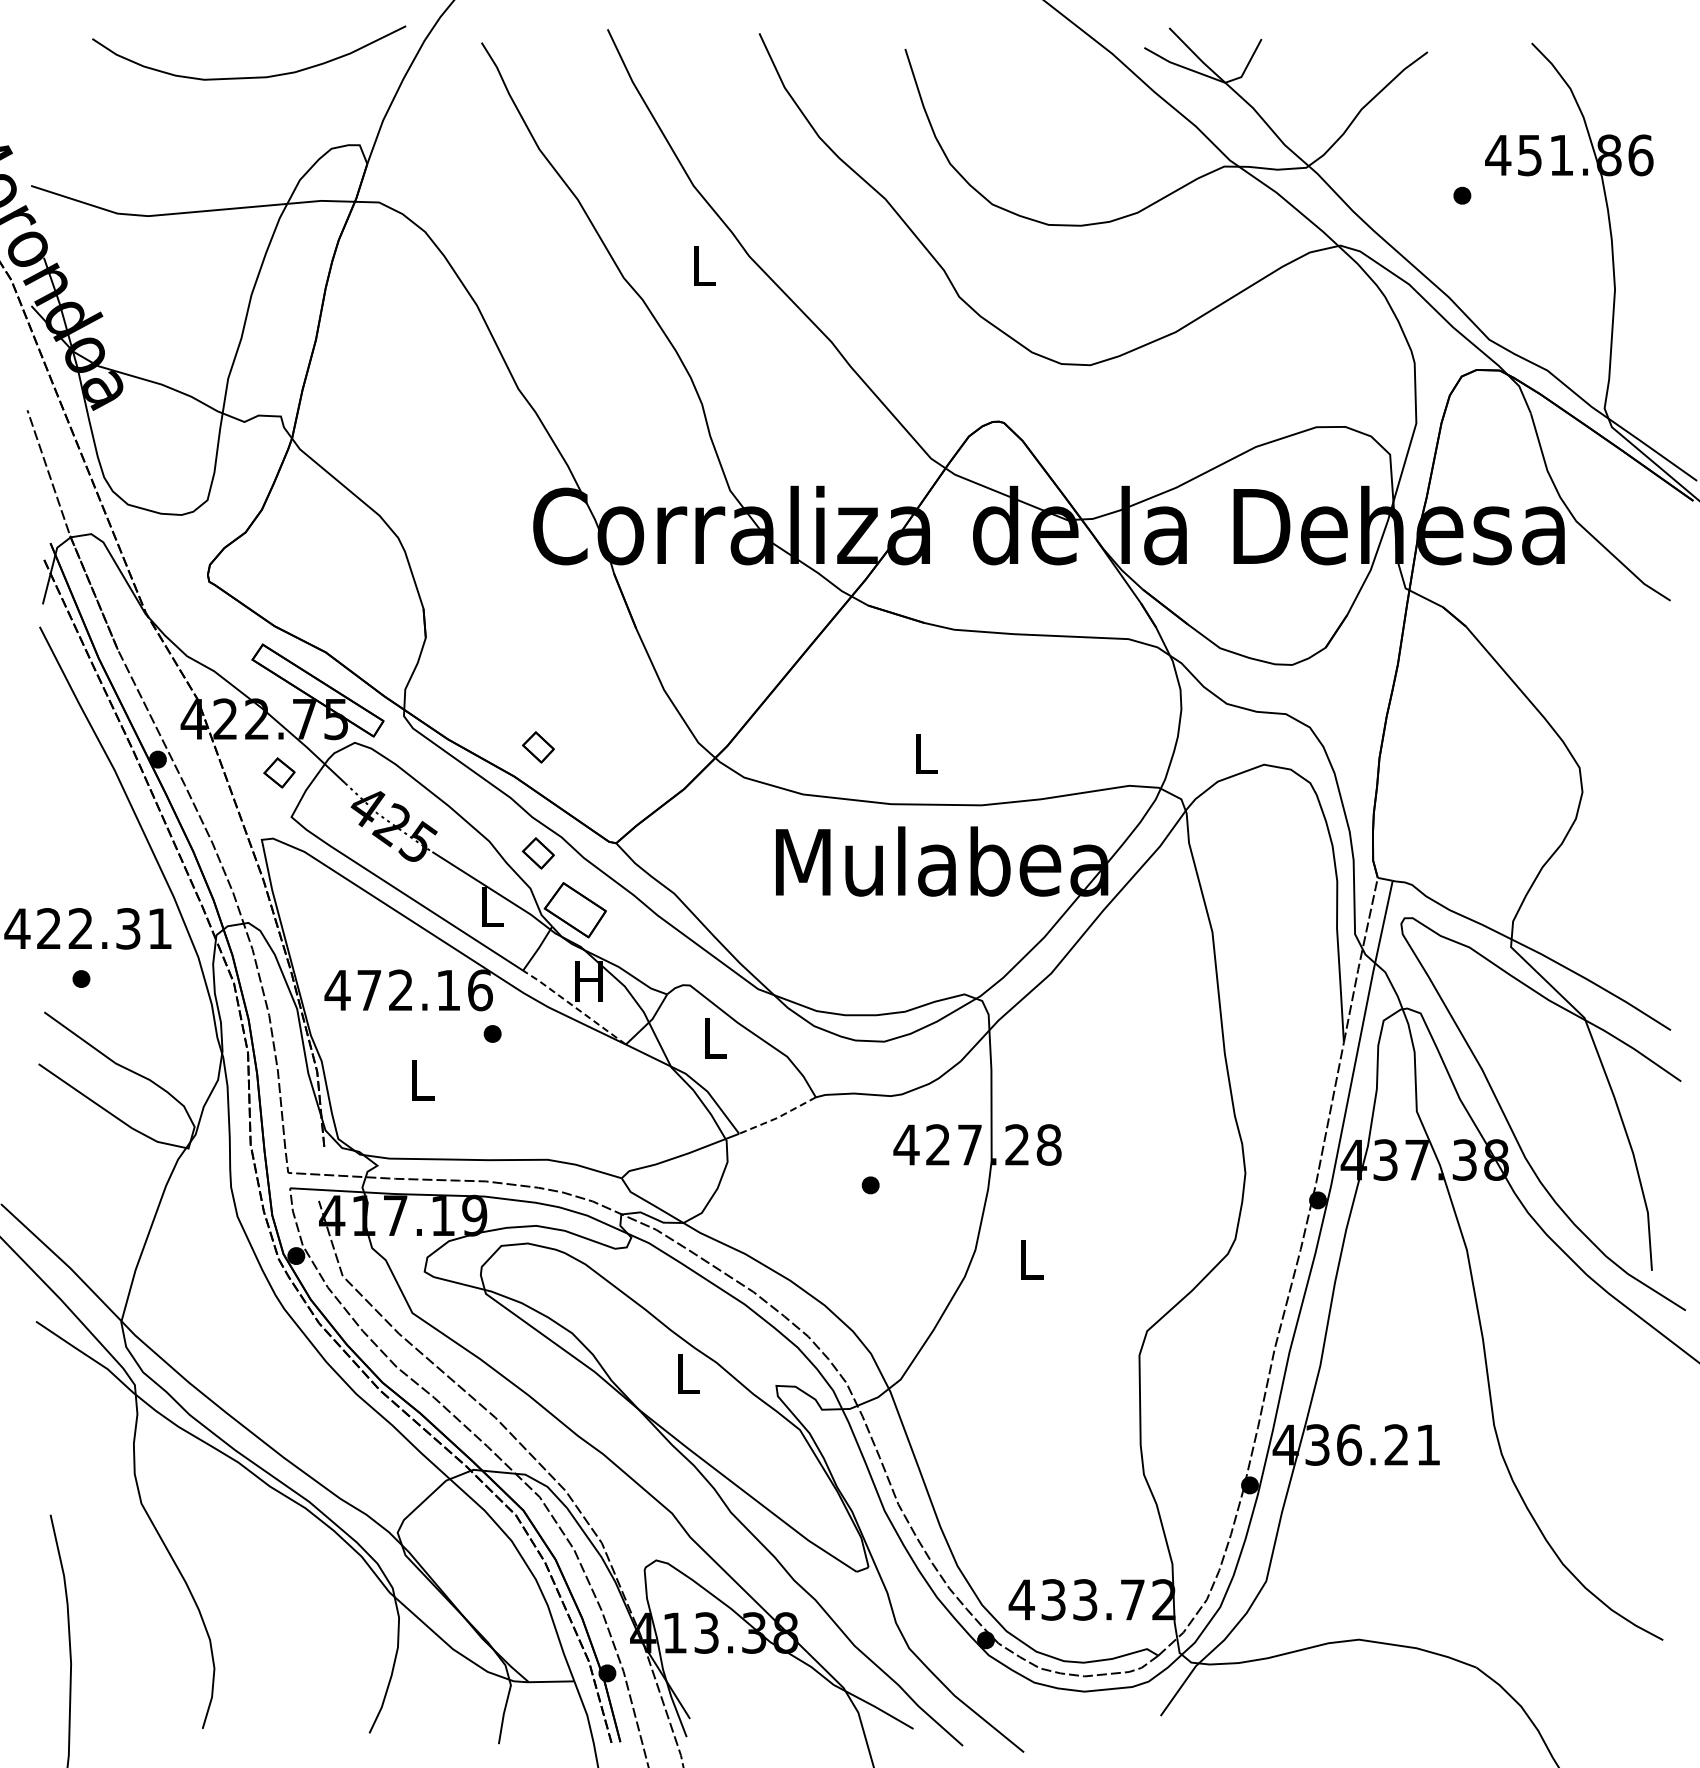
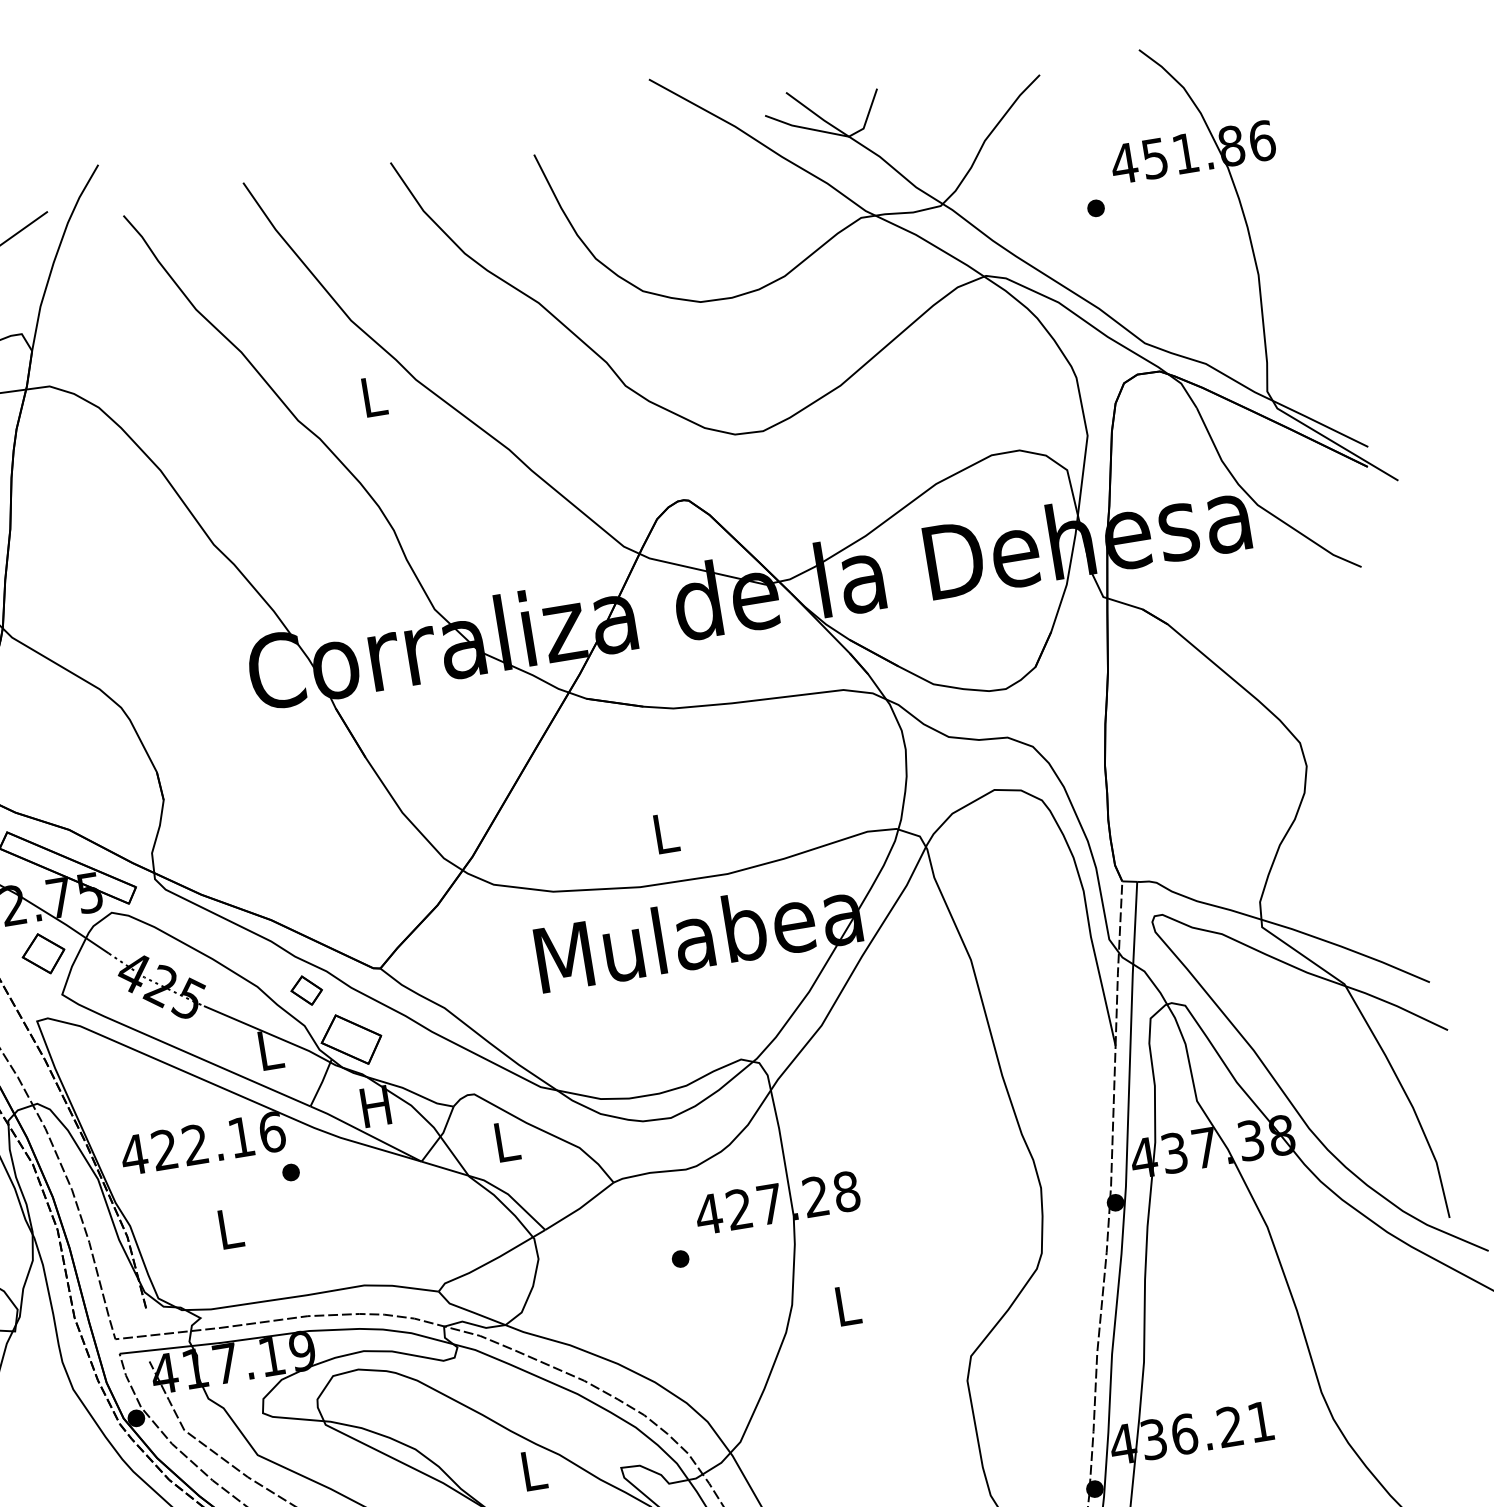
part: (538, 747) -> (290, 888), removed
part: (279, 772) -> (43, 953), size x1.43
text: (369, 989) -> (164, 1149), 472.16 -> 422.16
line: (574, 1006) -> (365, 1132), dashed -> solid
line: (777, 1117) -> (579, 1208), dashed -> solid

